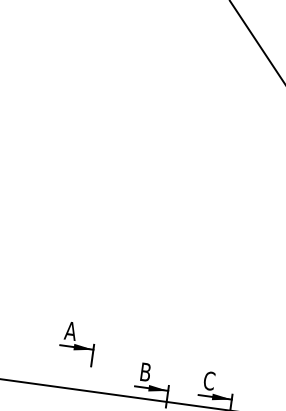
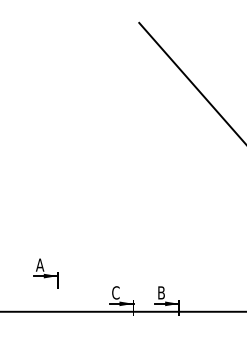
part: (76, 343) -> (45, 273), moved
text: (145, 371) -> (115, 292), B -> C
text: (209, 380) -> (161, 292), C -> B

